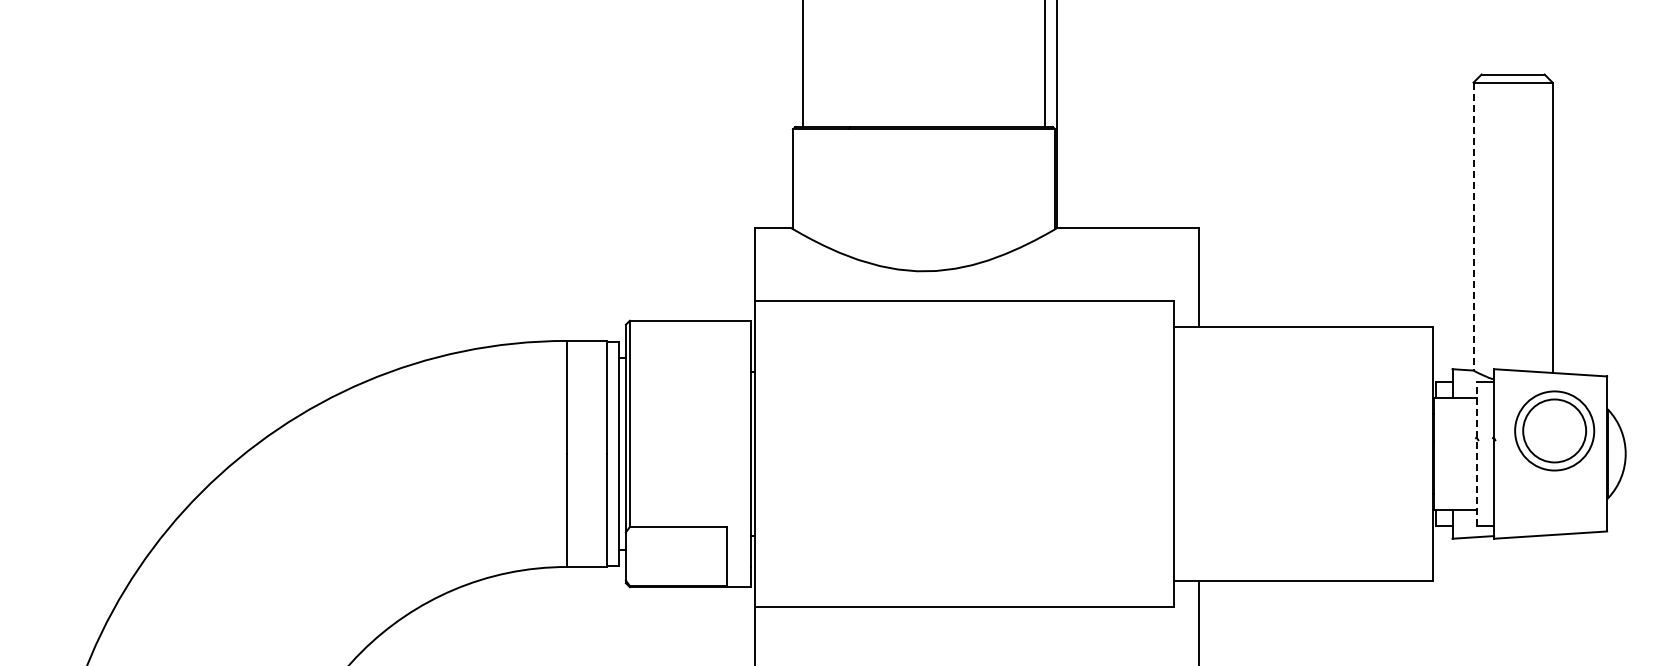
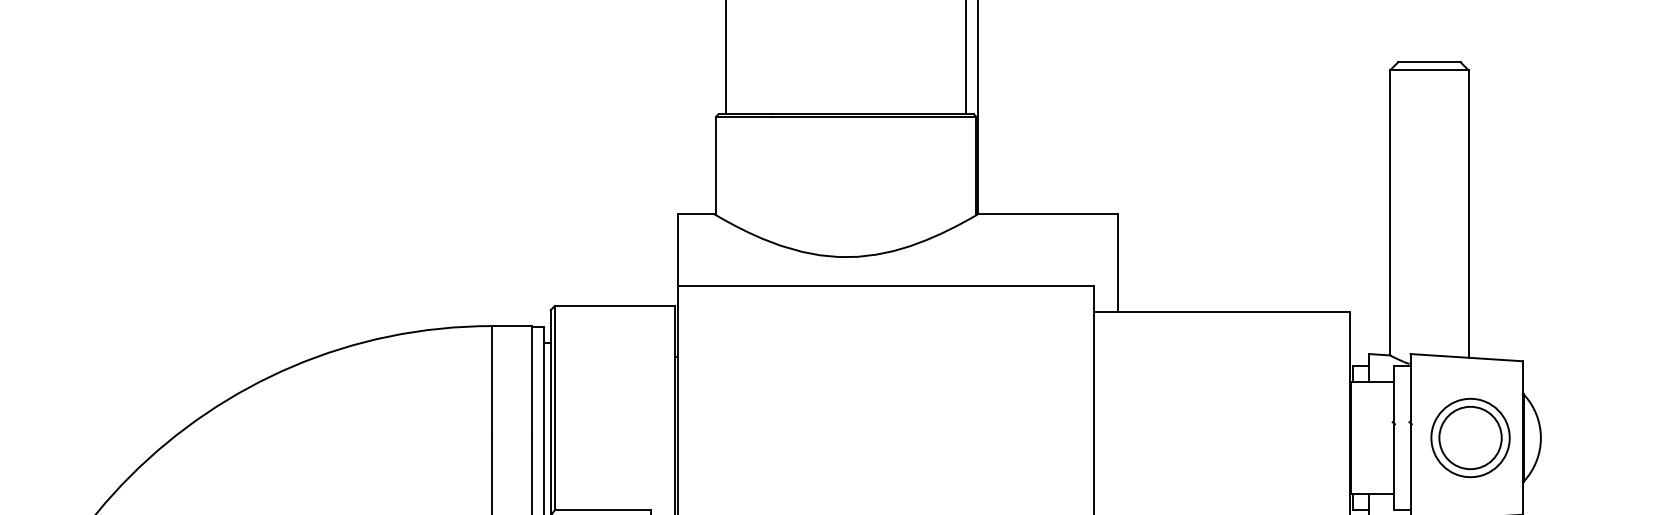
line: (1473, 226) -> (1390, 212), dashed -> solid
part: (1554, 430) -> (1470, 437), moved
line: (1477, 453) -> (1394, 437), dashed -> solid

